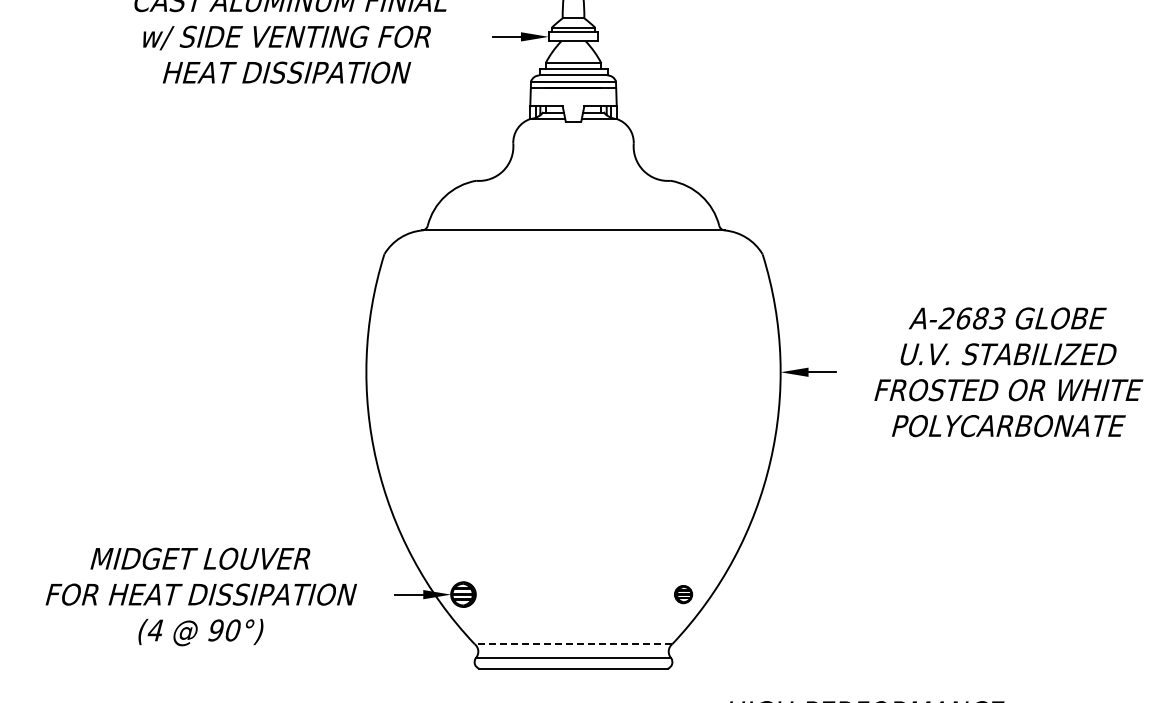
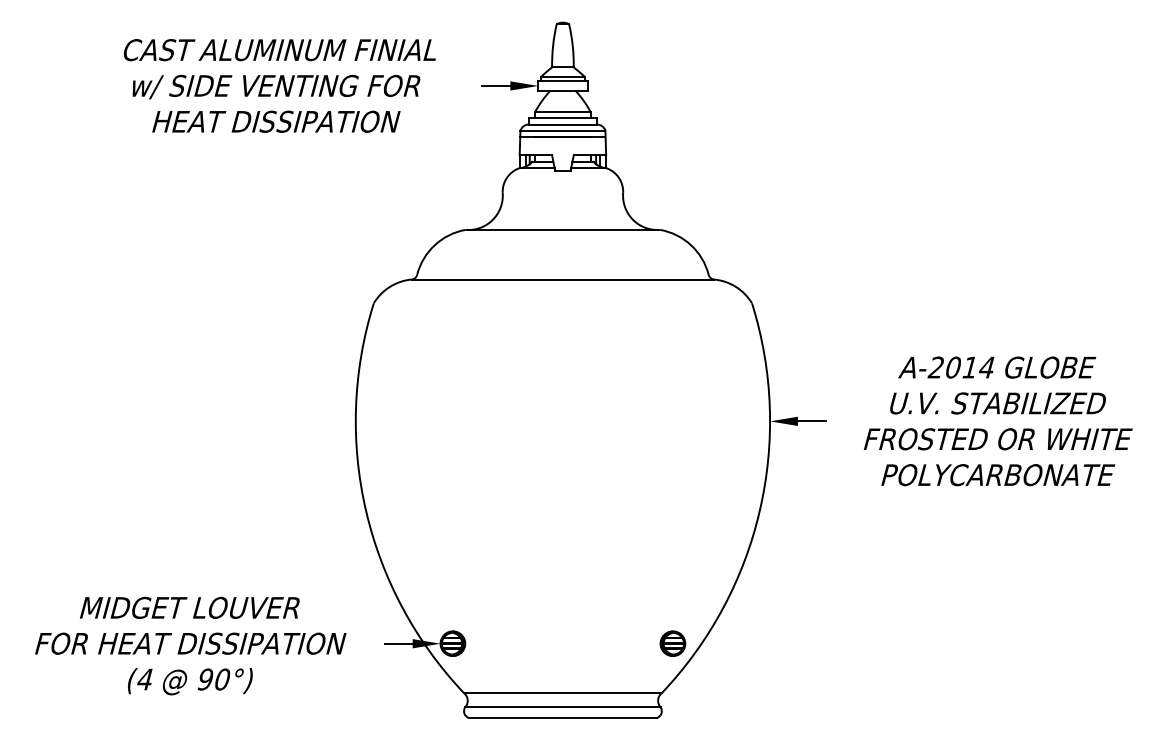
line: (573, 181) -> (562, 230), added
text: (981, 318) -> (970, 367), A-2683 -> A-2014
part: (683, 594) -> (672, 643), size x1.43
line: (573, 644) -> (562, 693), dashed -> solid

